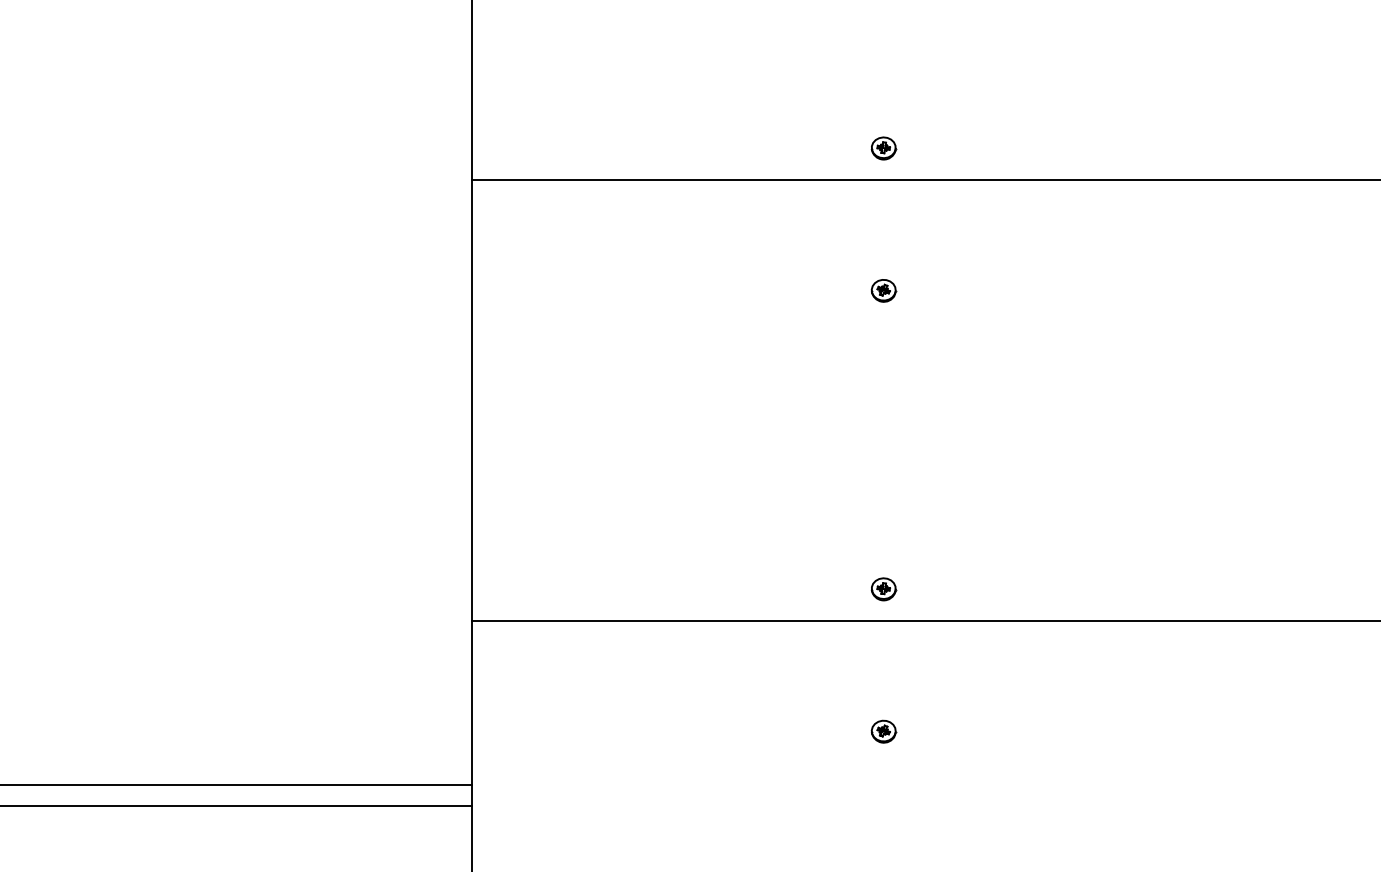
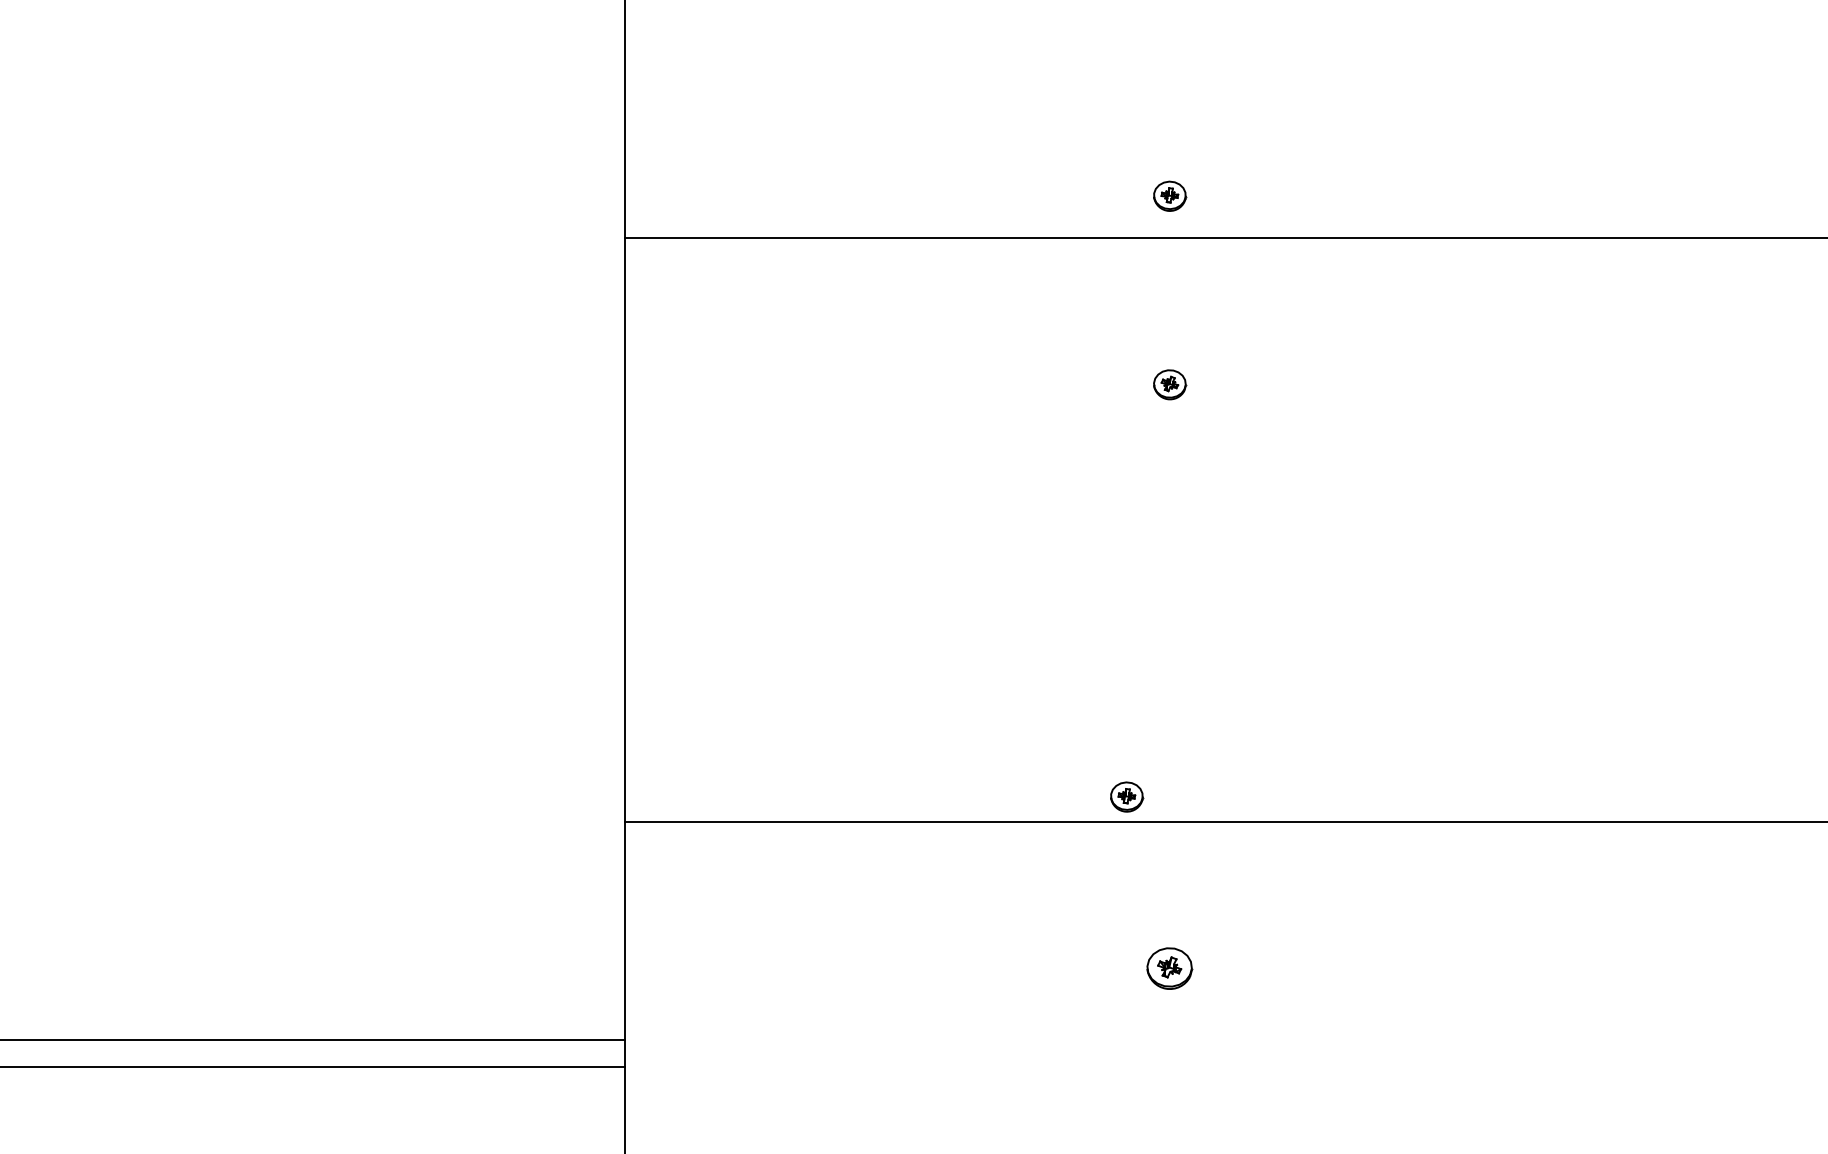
part: (884, 588) -> (1127, 796), moved
part: (884, 731) -> (1170, 968), size x1.4

